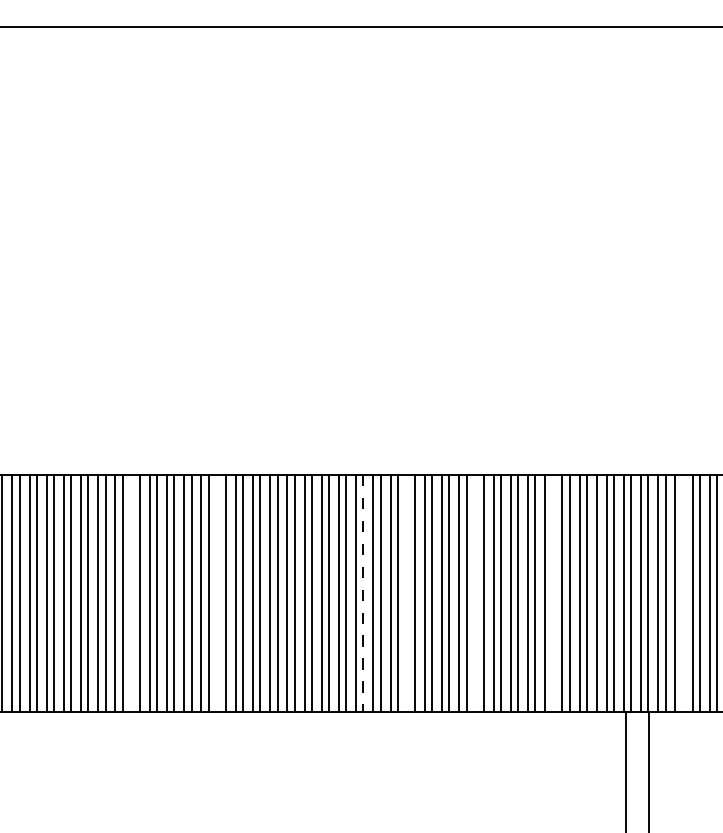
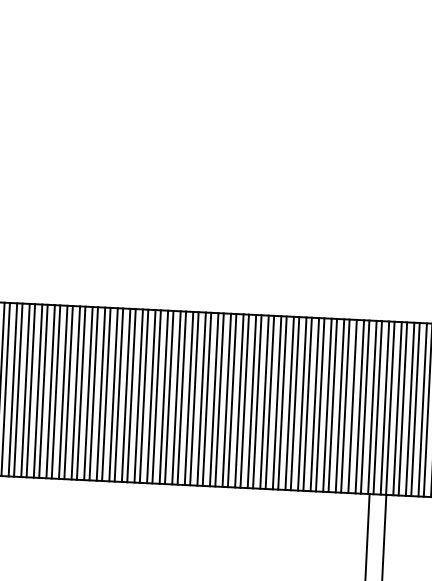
line: (132, 592) -> (12, 389), added
line: (218, 592) -> (75, 392), added
line: (407, 592) -> (214, 399), added
line: (476, 592) -> (264, 401), added
line: (552, 592) -> (320, 404), added
line: (682, 592) -> (415, 408), added
line: (363, 593) -> (181, 398), dashed -> solid

